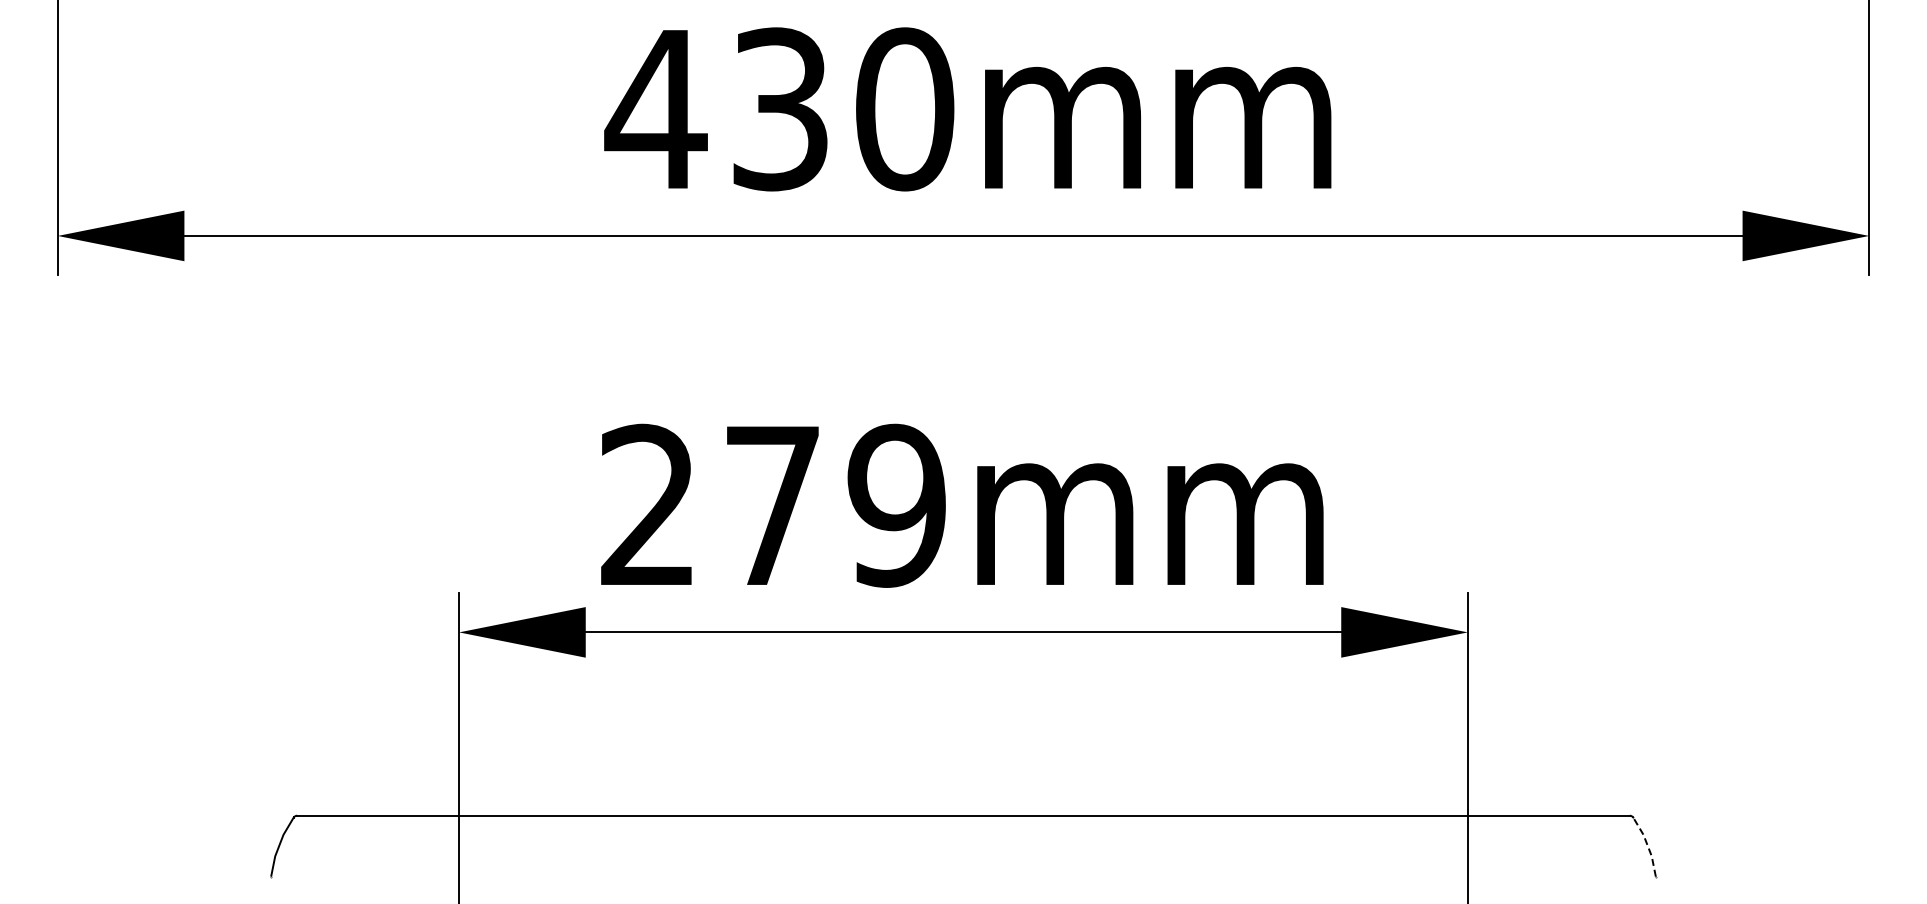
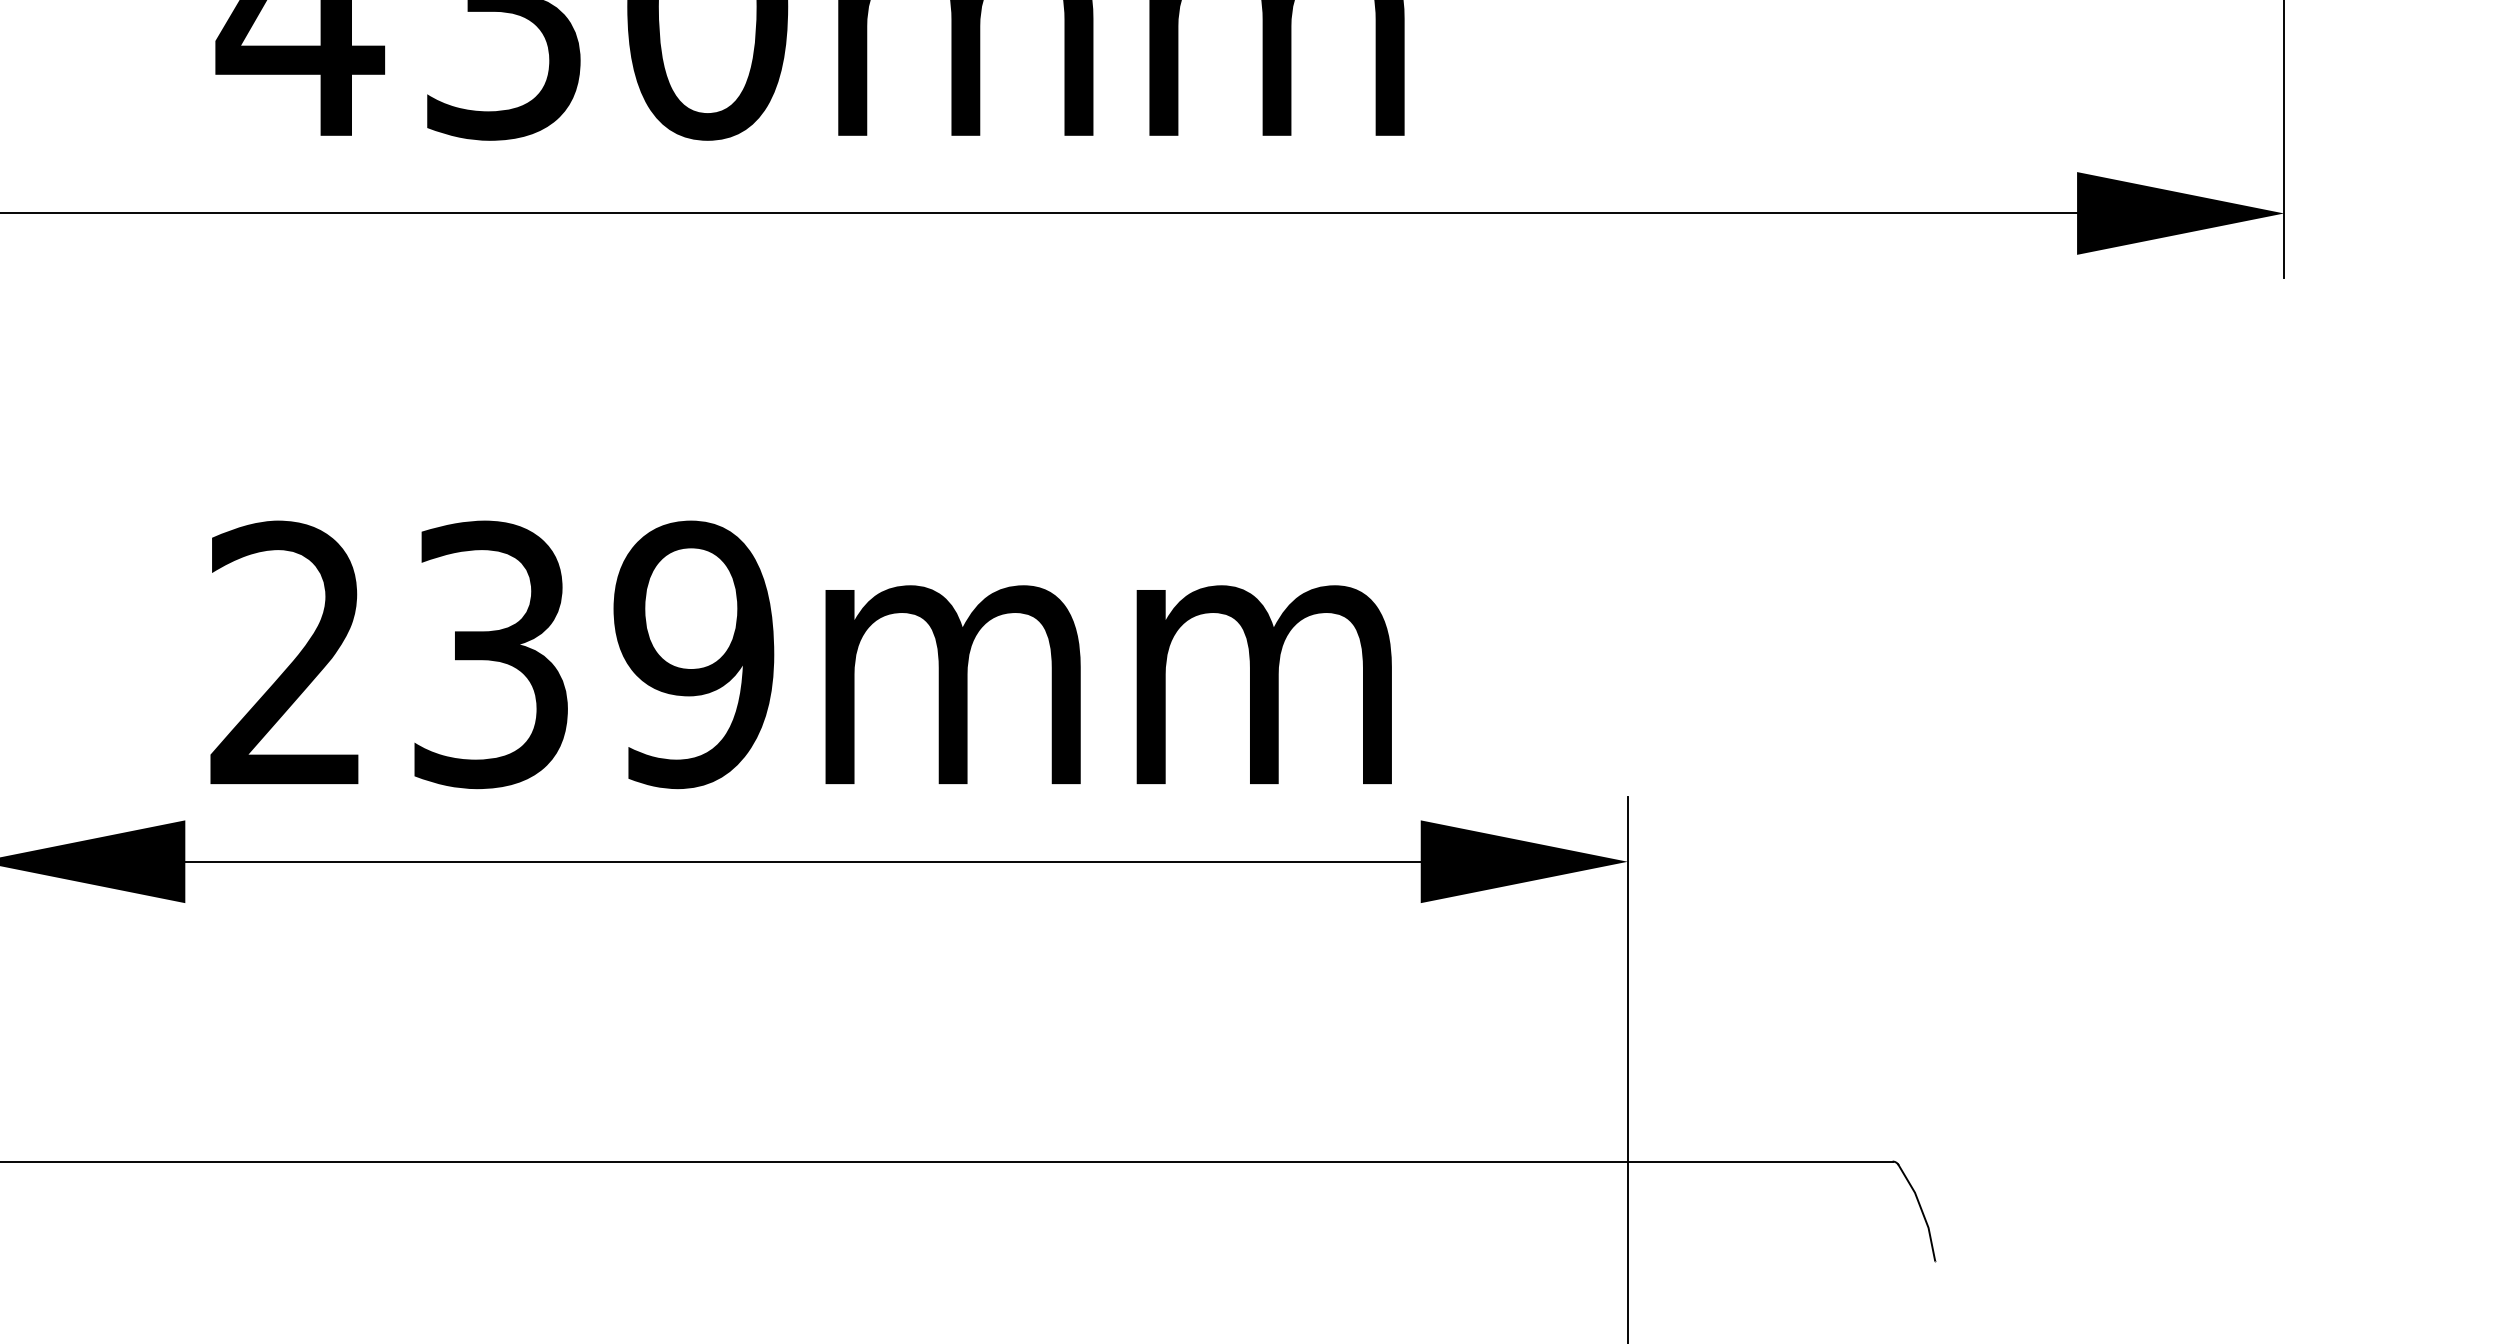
text: (772, 505) -> (490, 654), 279mm -> 239mm
line: (1647, 845) -> (1921, 1210), dashed -> solid

